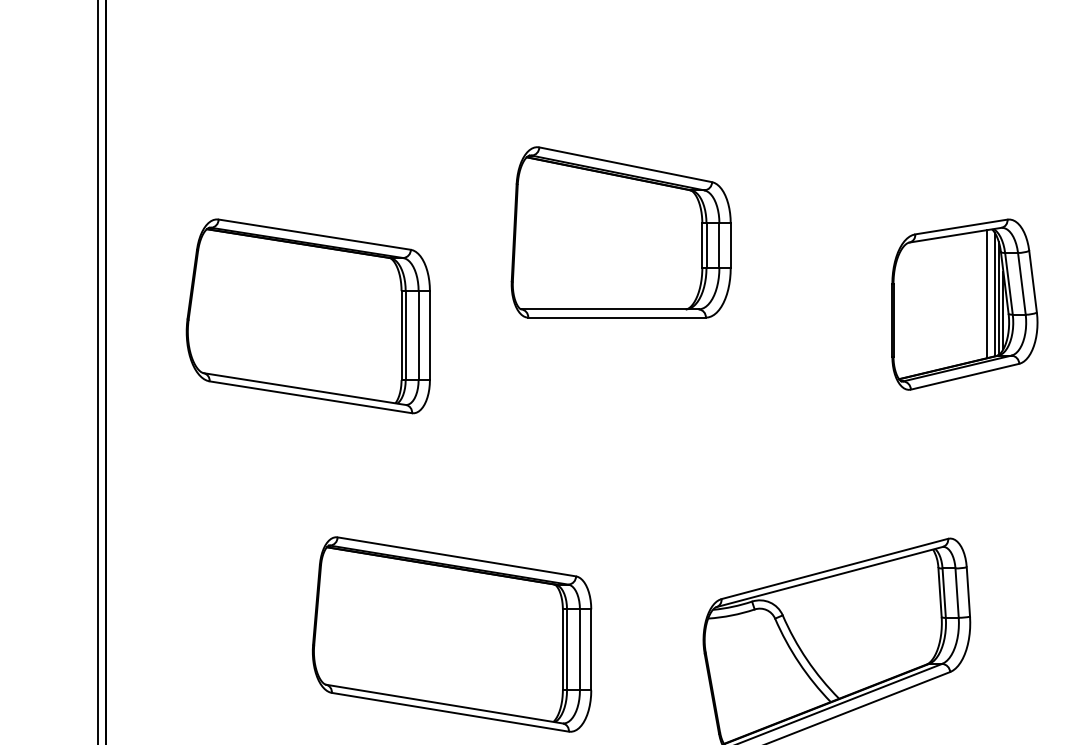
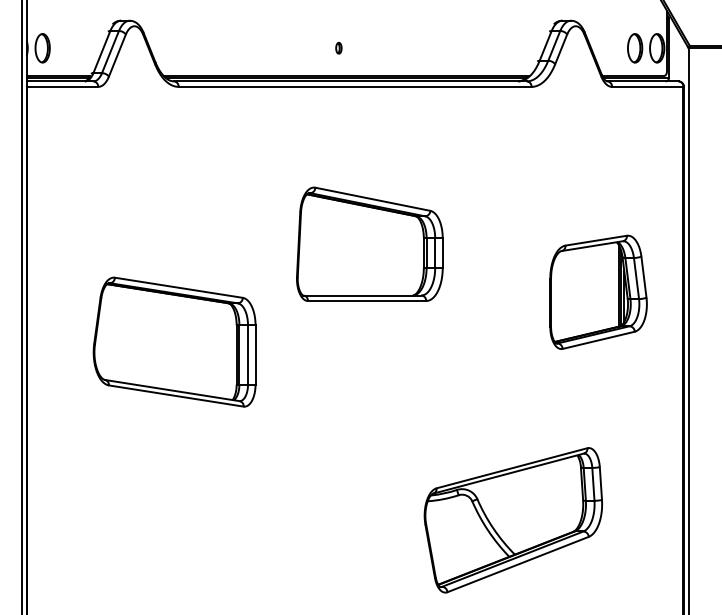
line: (987, 294) -> (613, 285), removed
part: (308, 315) -> (174, 341), moved
part: (450, 633) -> (256, 511), removed

